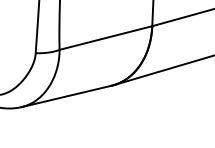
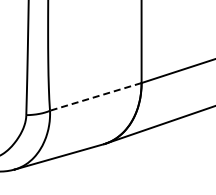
line: (105, 37) -> (95, 96), solid -> dashed

